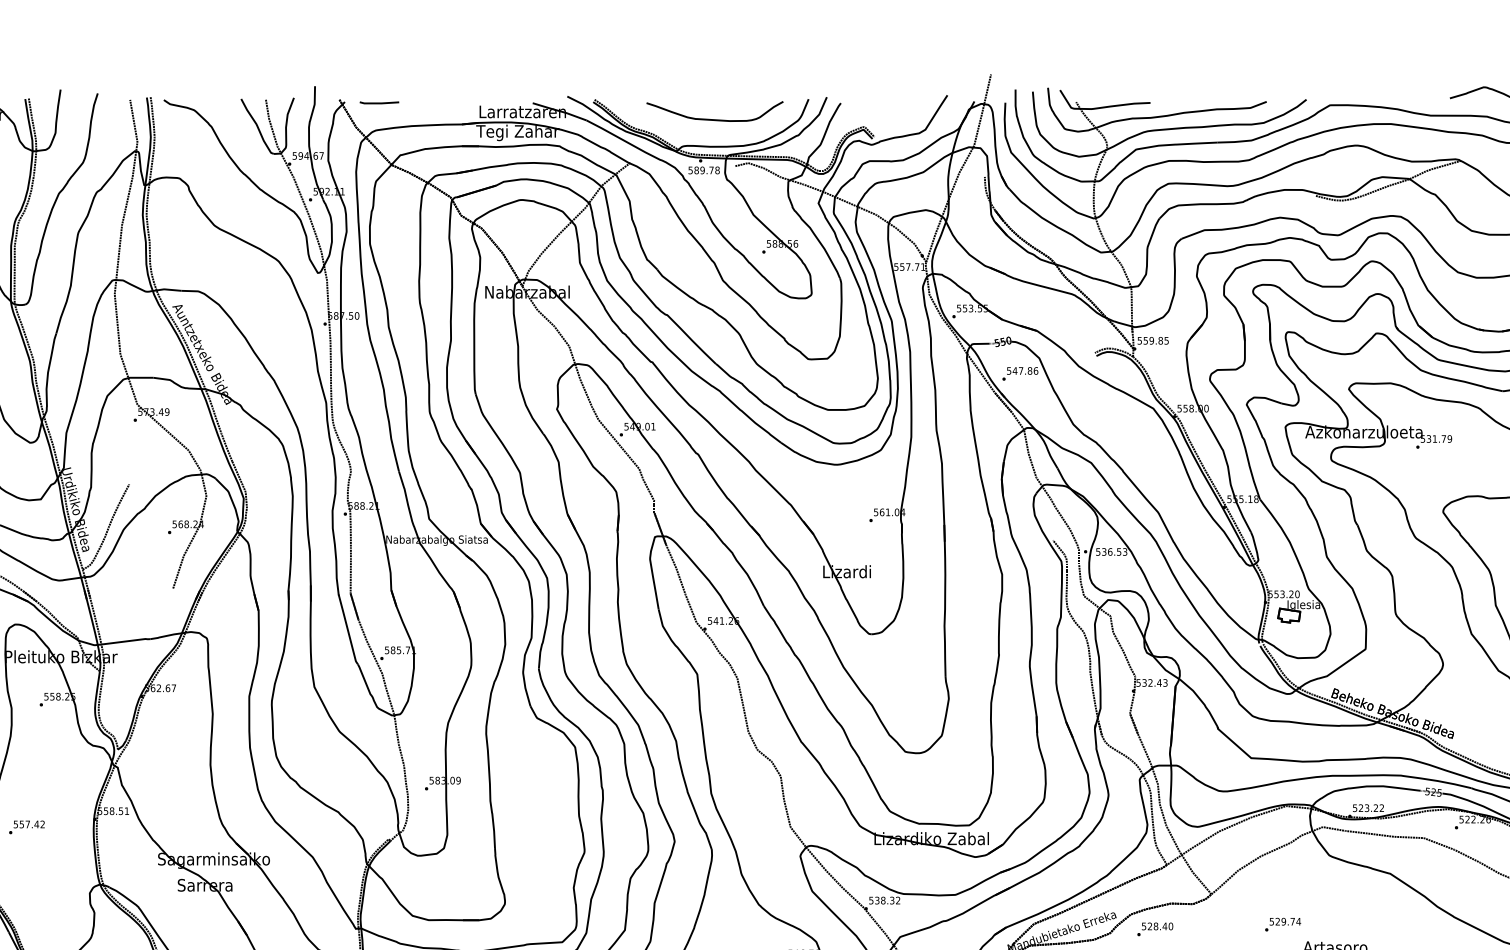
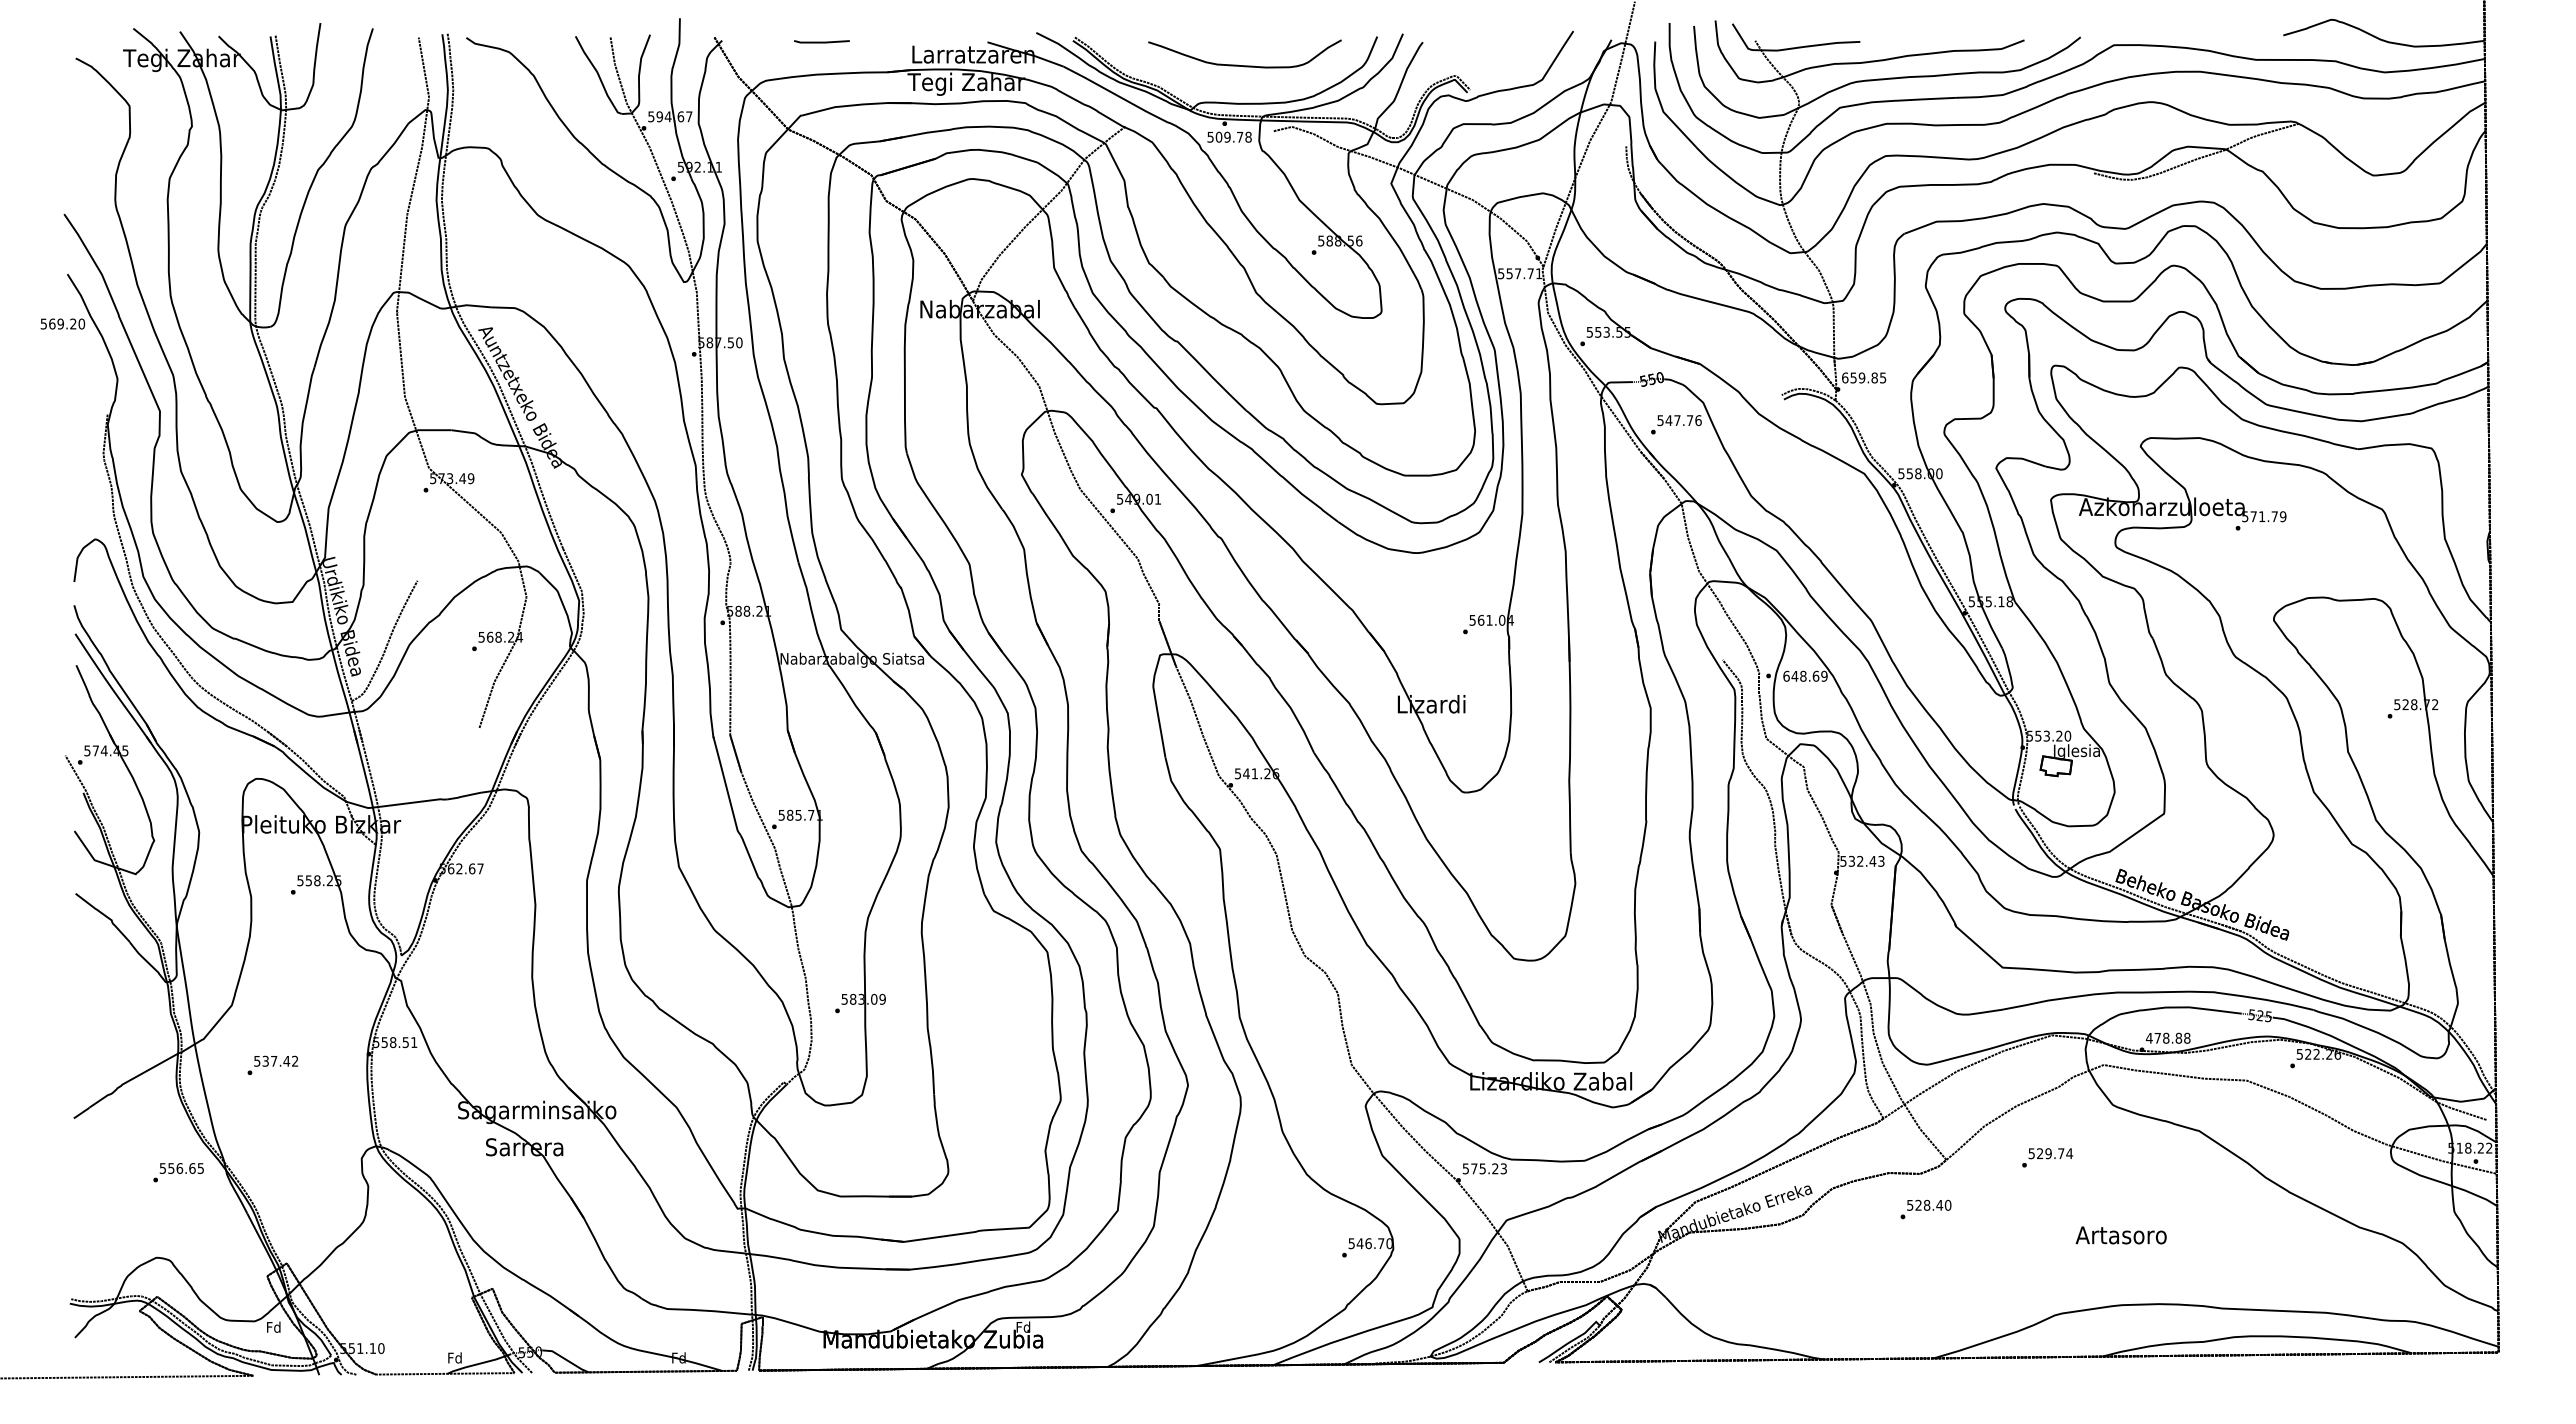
line: (379, 102) -> (821, 41), moved
text: (696, 170) -> (1218, 137), 589.78 -> 509.78
text: (1140, 340) -> (1845, 377), 559.85 -> 659.85
text: (1029, 370) -> (1689, 420), 547.86 -> 547.76
text: (1428, 438) -> (2253, 516), 531.79 -> 571.79
text: (1111, 551) -> (1805, 675), 536.53 -> 648.69
text: (1367, 807) -> (2167, 1037), 523.22 -> 478.88
text: (21, 823) -> (265, 1060), 557.42 -> 537.42
text: (887, 900) -> (1488, 1168), 538.32 -> 575.23
text: (1283, 924) -> (2047, 1157), moved
text: (1154, 929) -> (1925, 1209), moved

